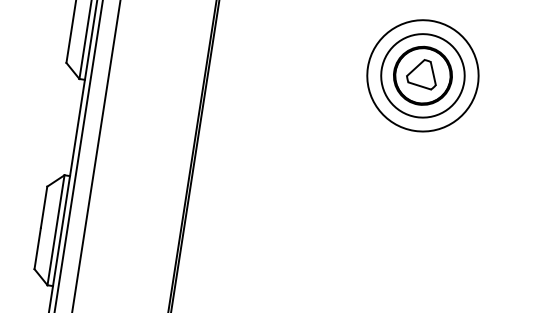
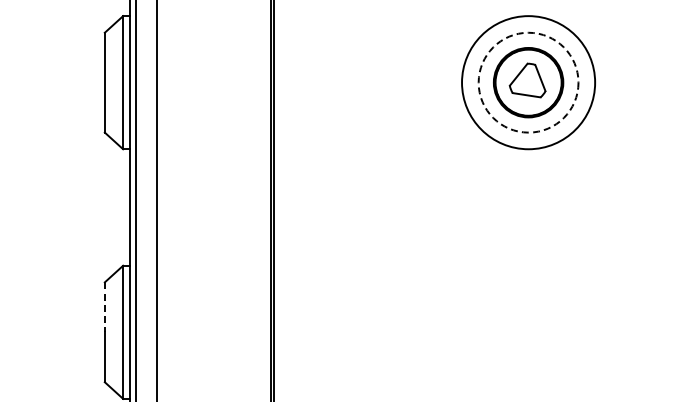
circle: (422, 75) -> (528, 82), solid -> dashed
line: (43, 207) -> (104, 307), solid -> dashed

